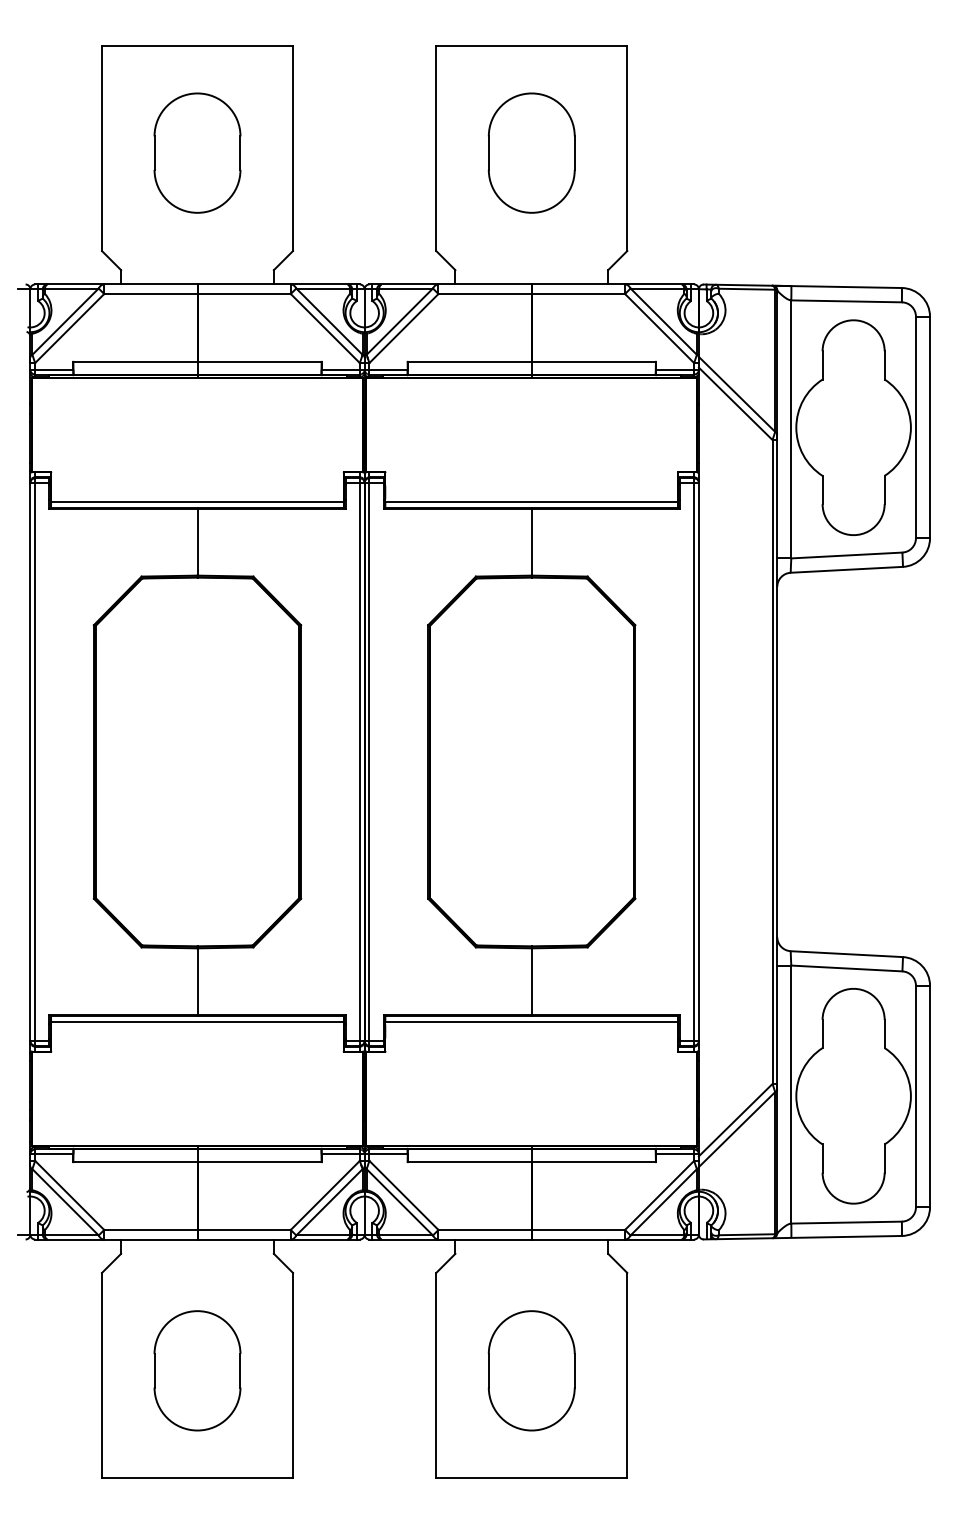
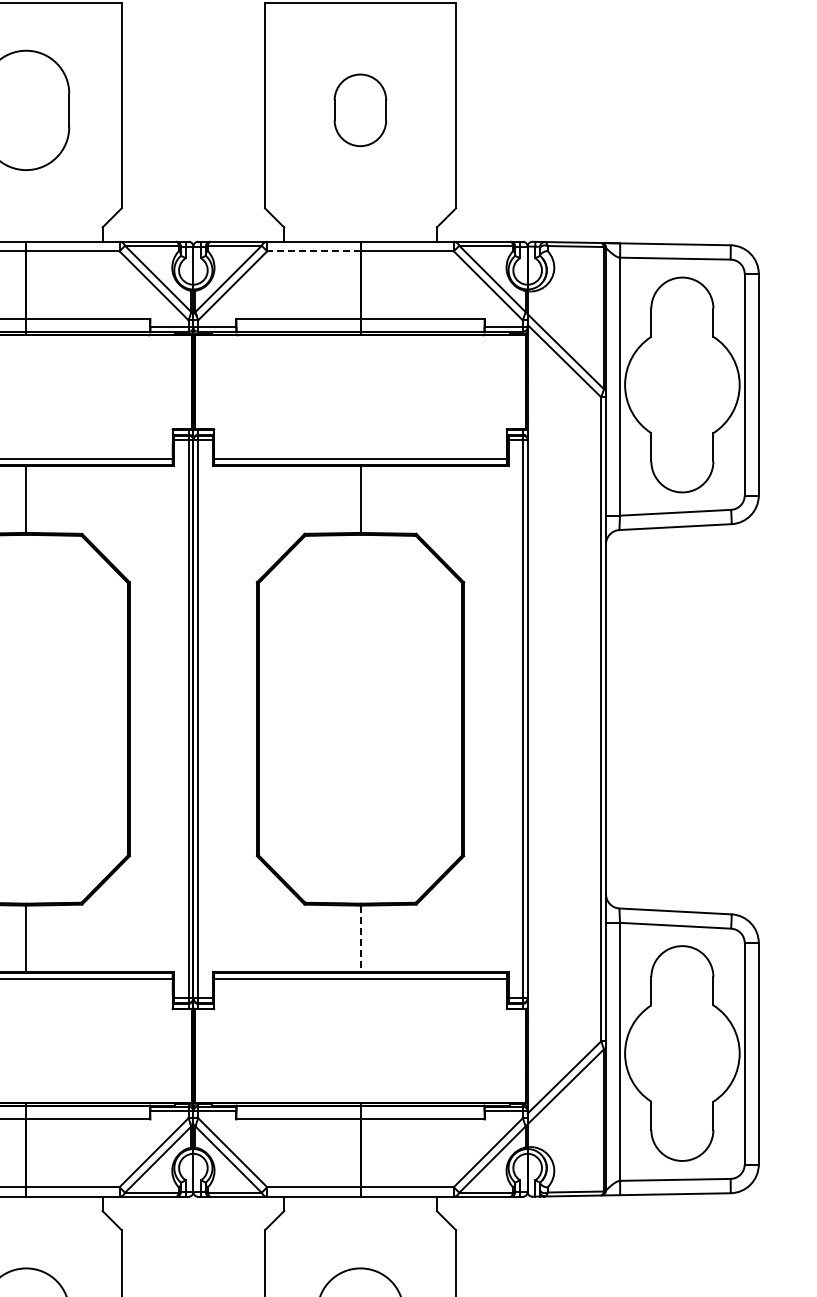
part: (531, 152) -> (360, 109), size x0.6
line: (485, 294) -> (314, 251), solid -> dashed
line: (531, 982) -> (360, 939), solid -> dashed

